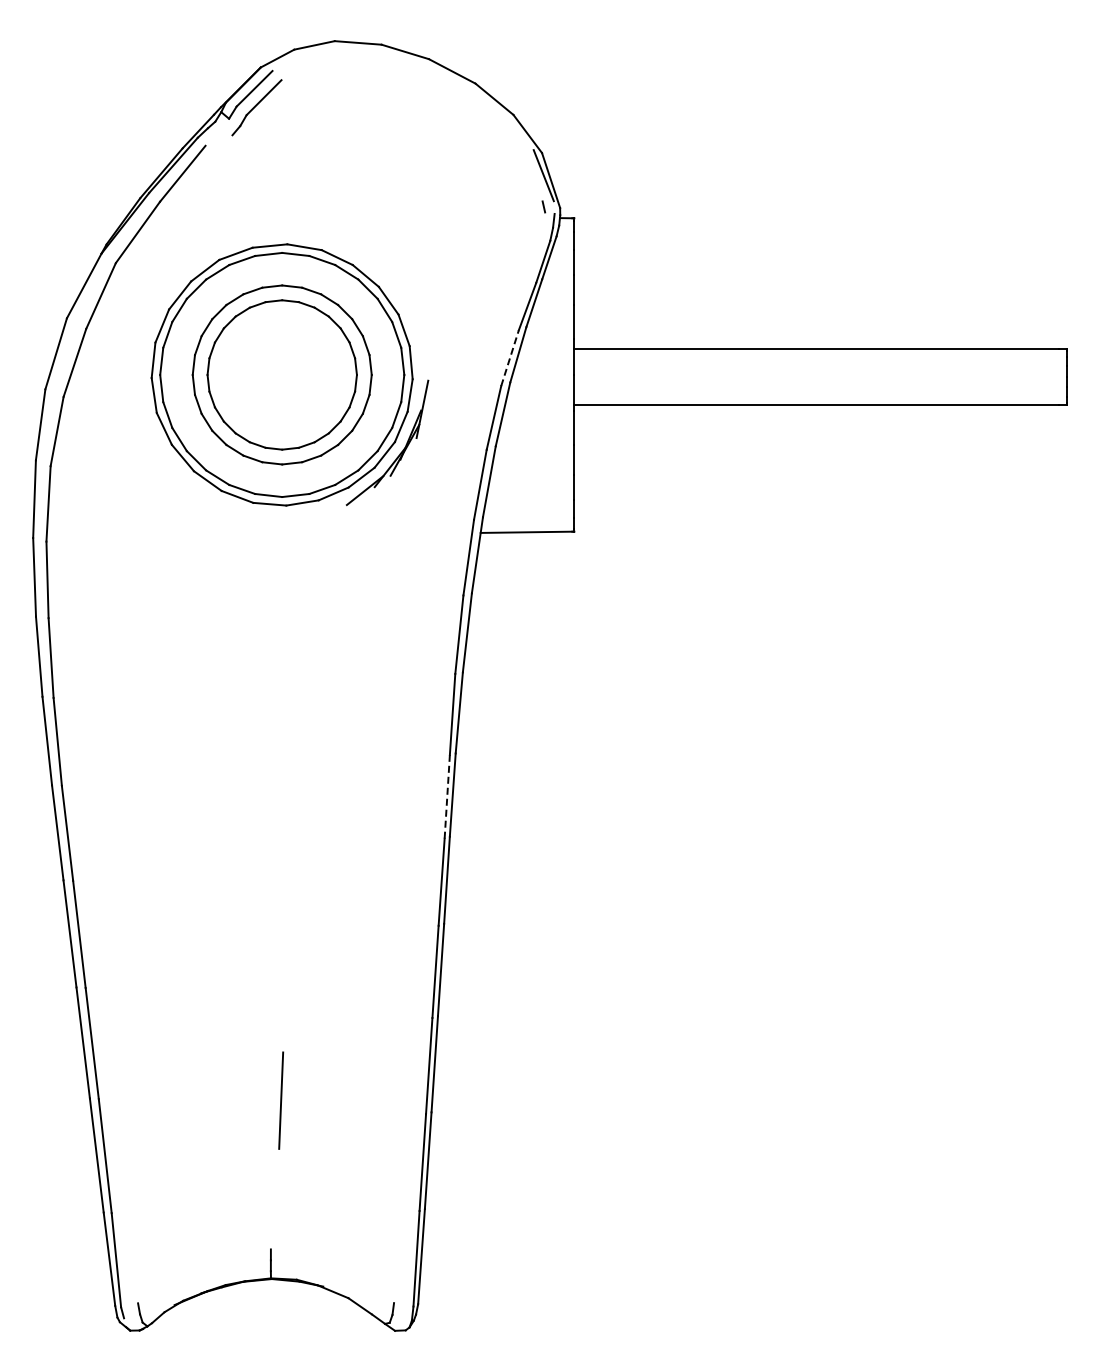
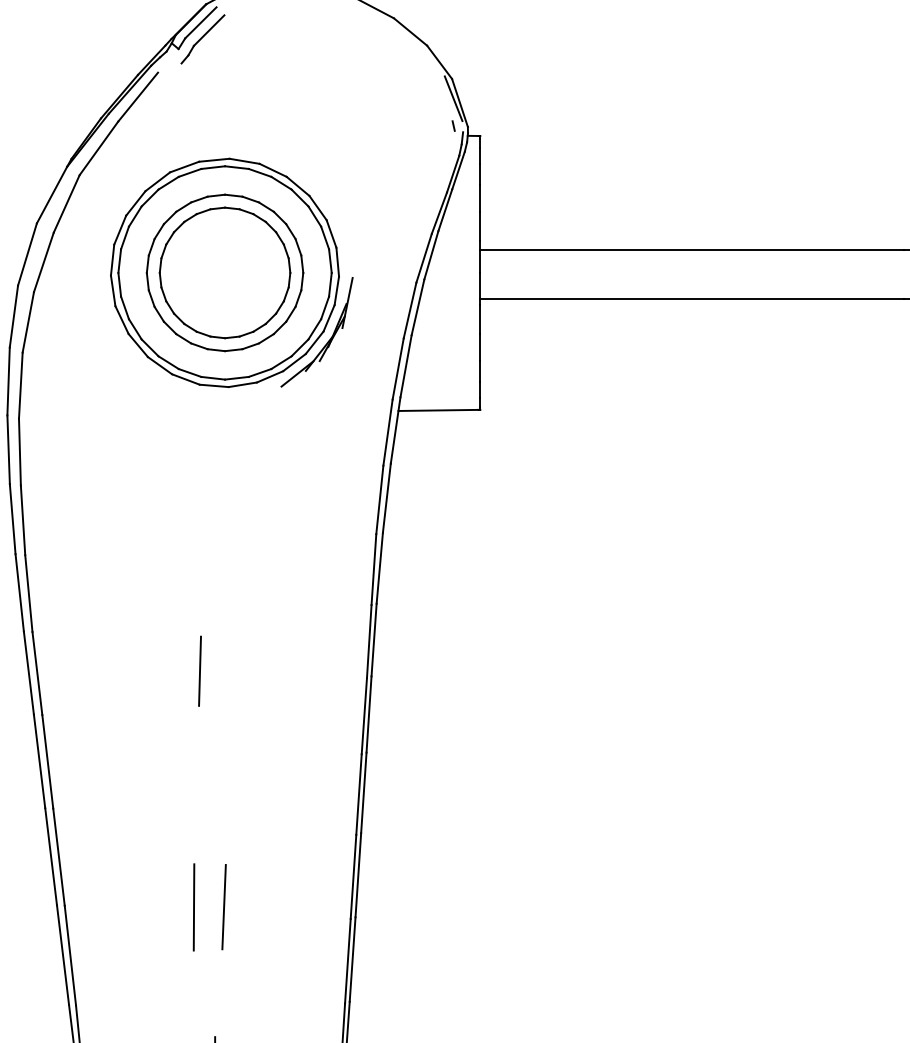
line: (510, 357) -> (424, 257), dashed -> solid
line: (447, 796) -> (369, 641), dashed -> solid
line: (253, 830) -> (199, 671), added
line: (246, 1100) -> (193, 906), added

